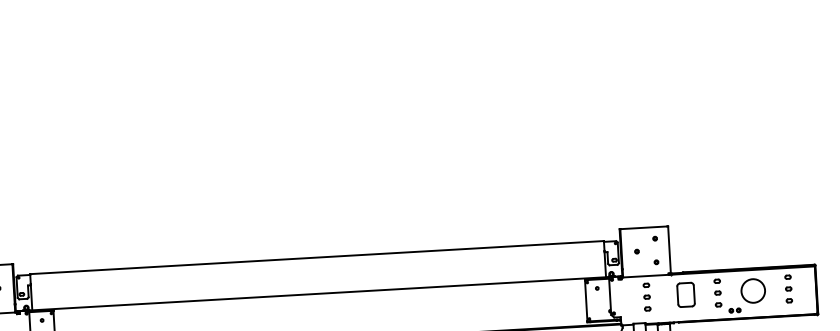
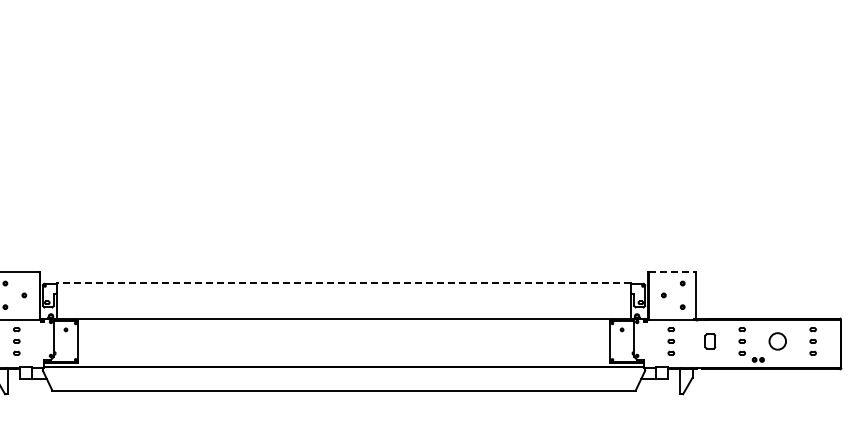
line: (644, 228) -> (672, 272), solid -> dashed
line: (316, 257) -> (343, 282), solid -> dashed
circle: (753, 291) -> (777, 341), size x0.7
part: (686, 294) -> (710, 341), size x0.6

